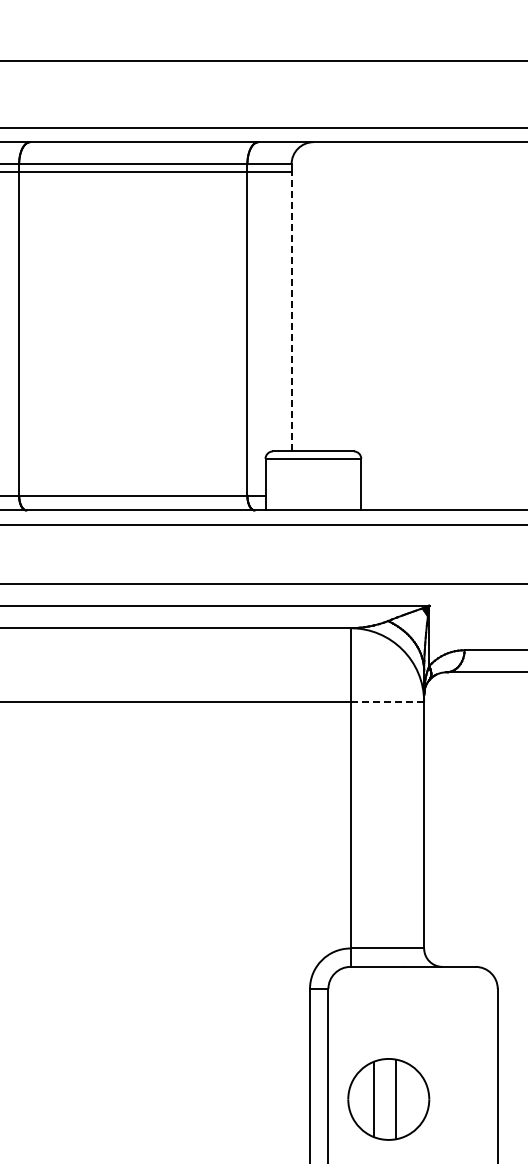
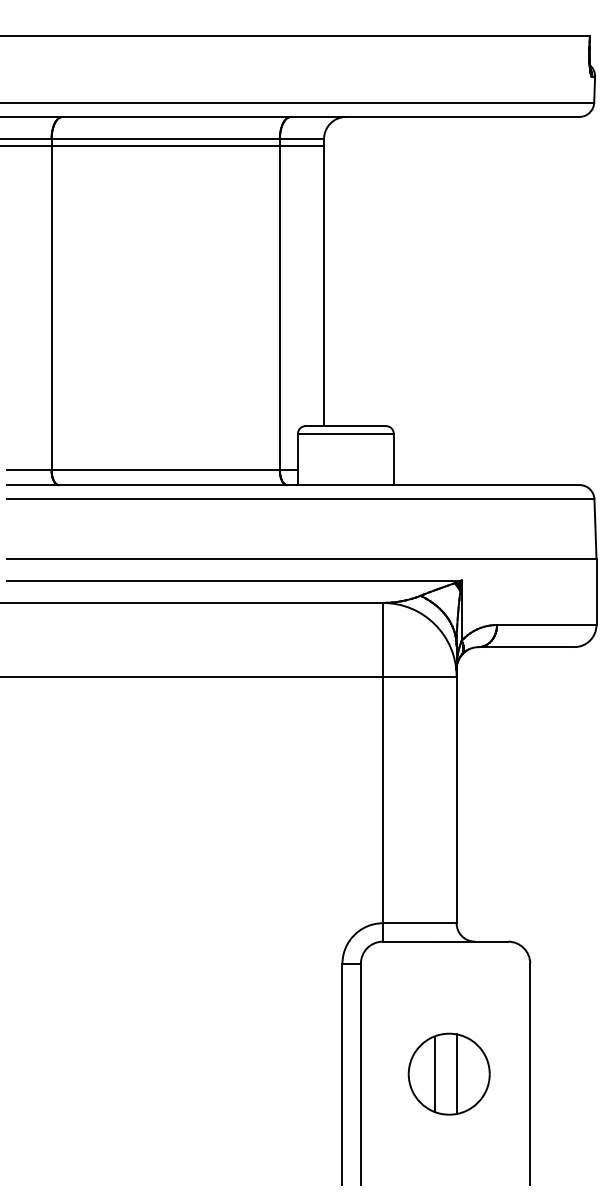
line: (292, 311) -> (324, 286), dashed -> solid
line: (387, 701) -> (419, 676), dashed -> solid
part: (388, 1098) -> (448, 1073), moved

